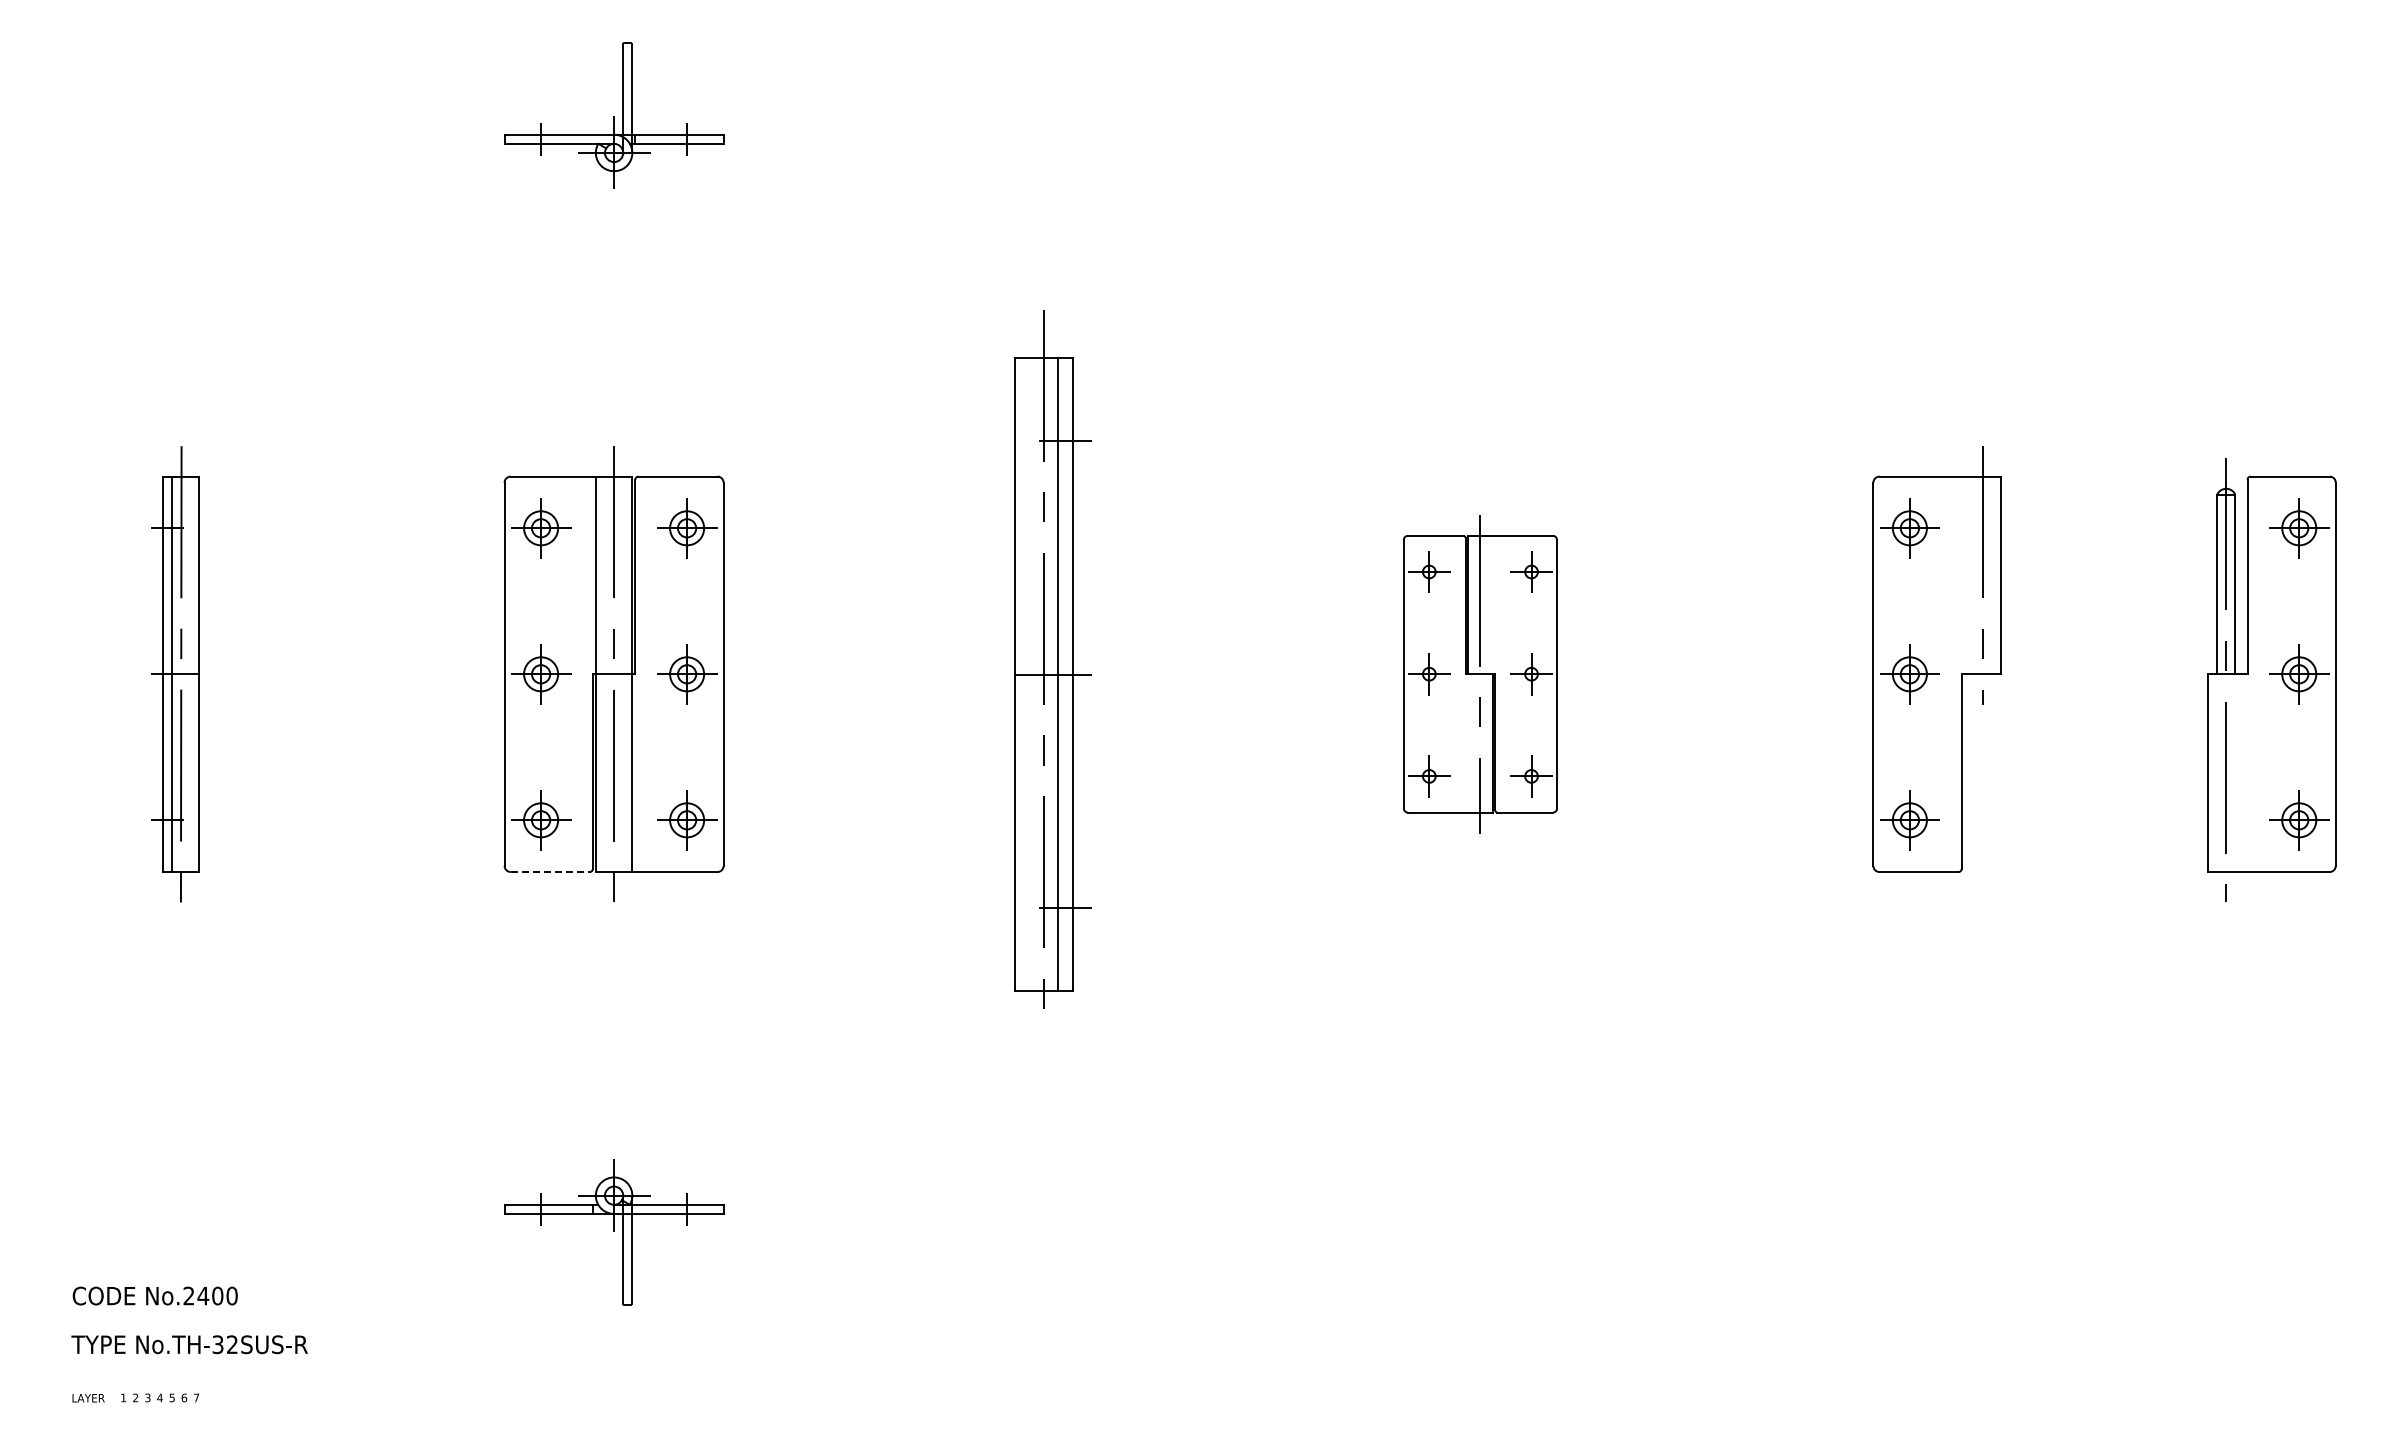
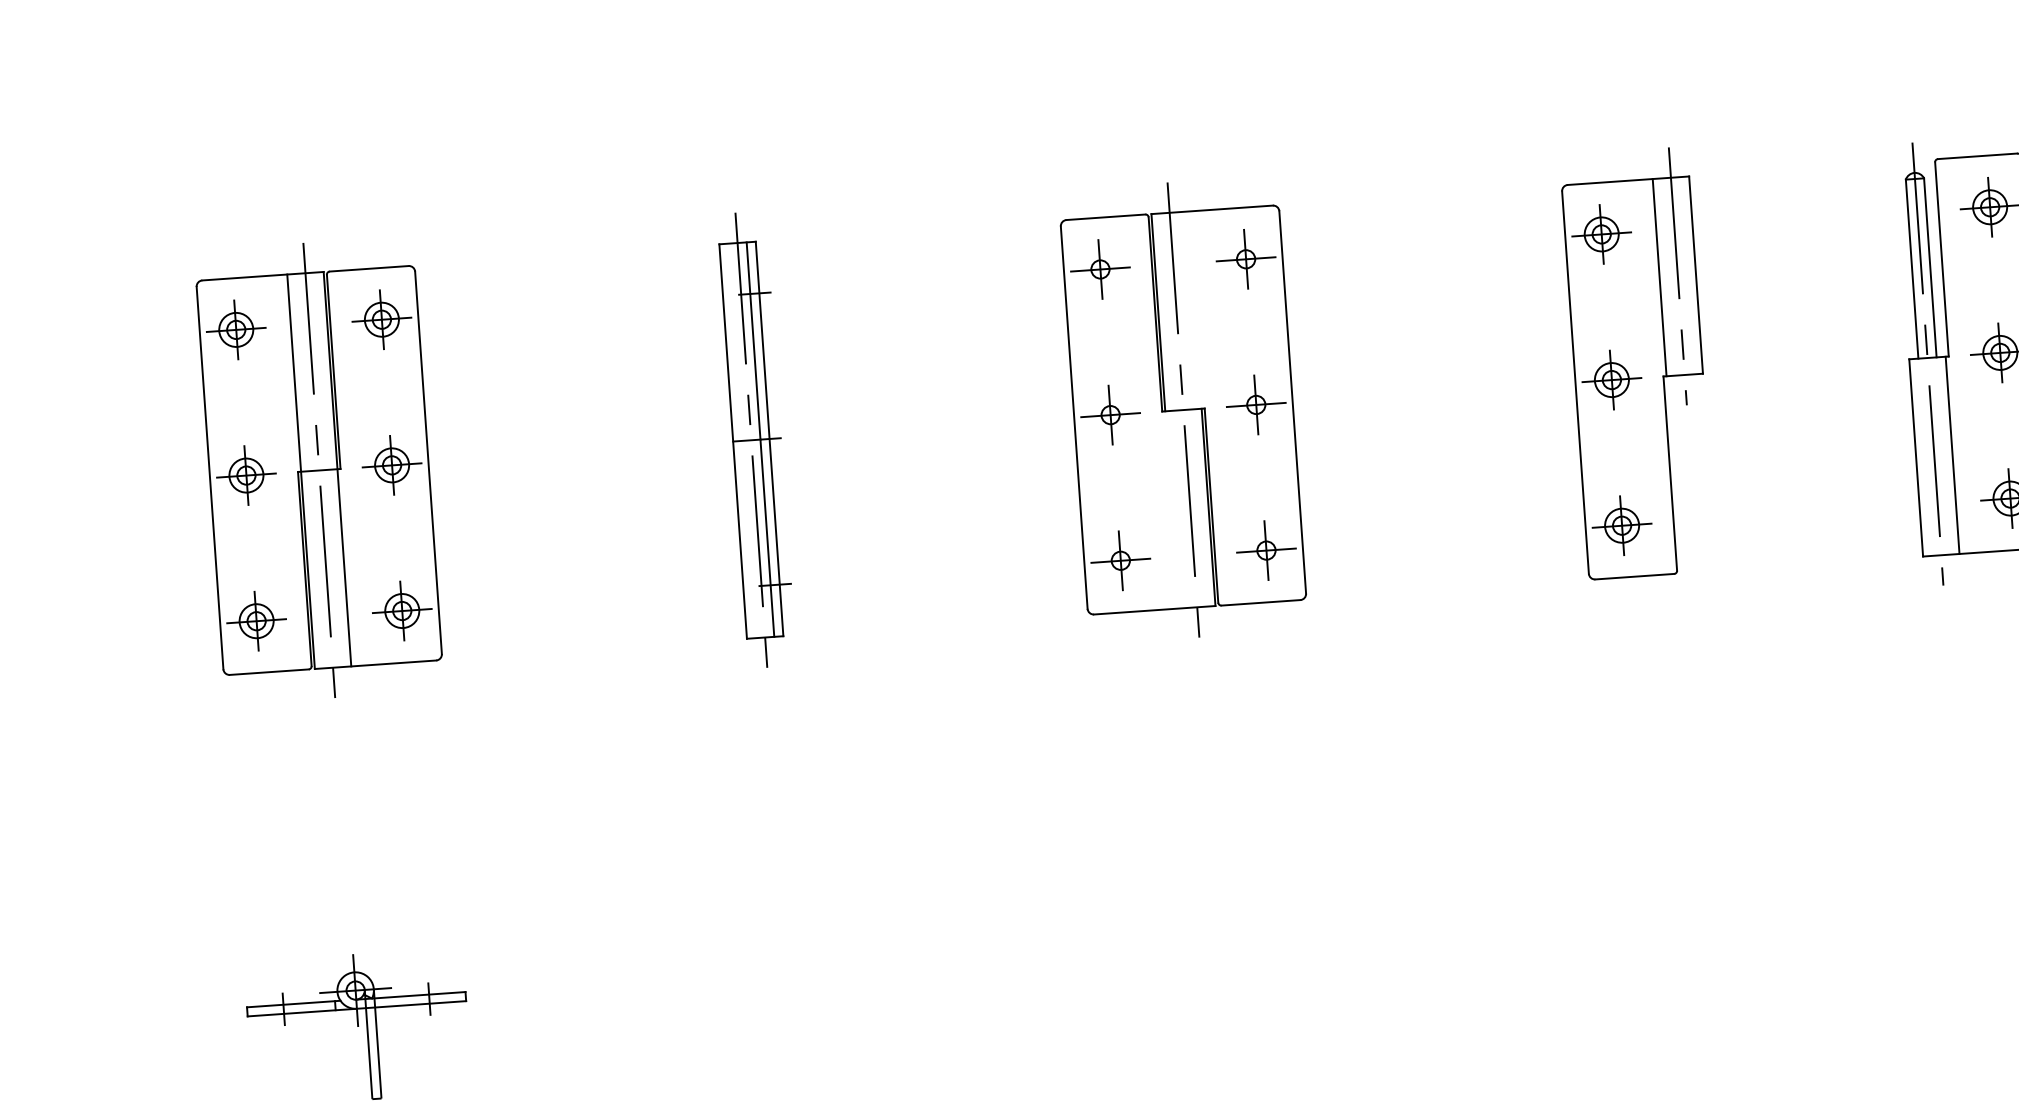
line: (1964, 575) -> (1659, 277), added
part: (1052, 673) -> (756, 439), size x0.62
part: (1480, 673) -> (1183, 409), size x1.43
line: (2244, 773) -> (1952, 455), added
line: (550, 872) -> (269, 672), dashed -> solid

